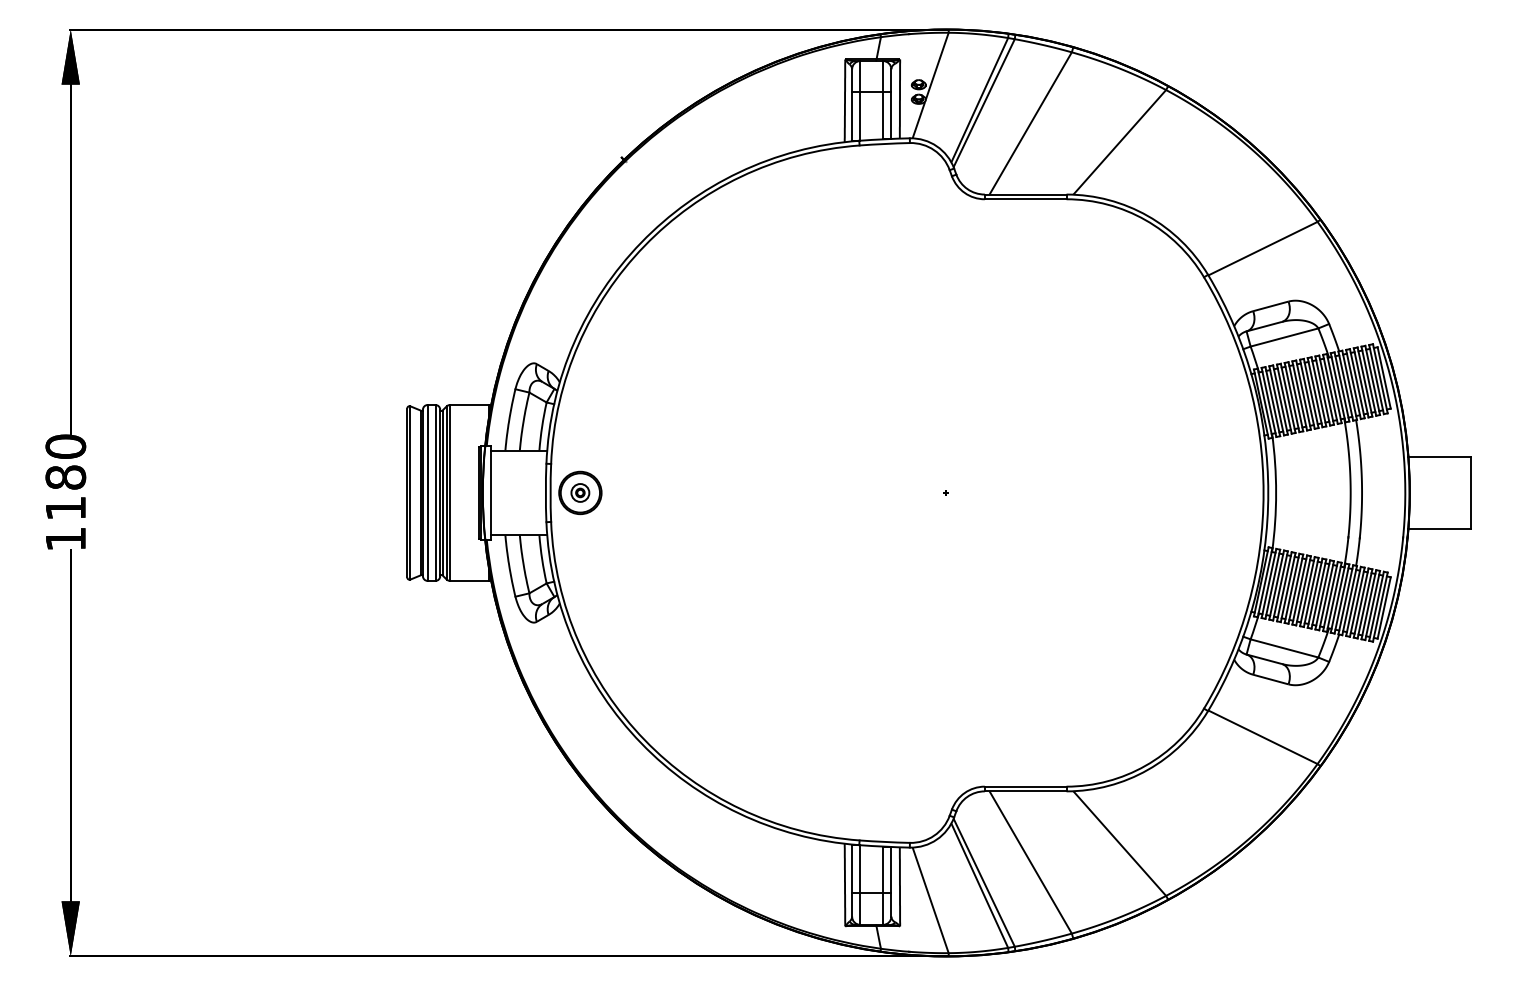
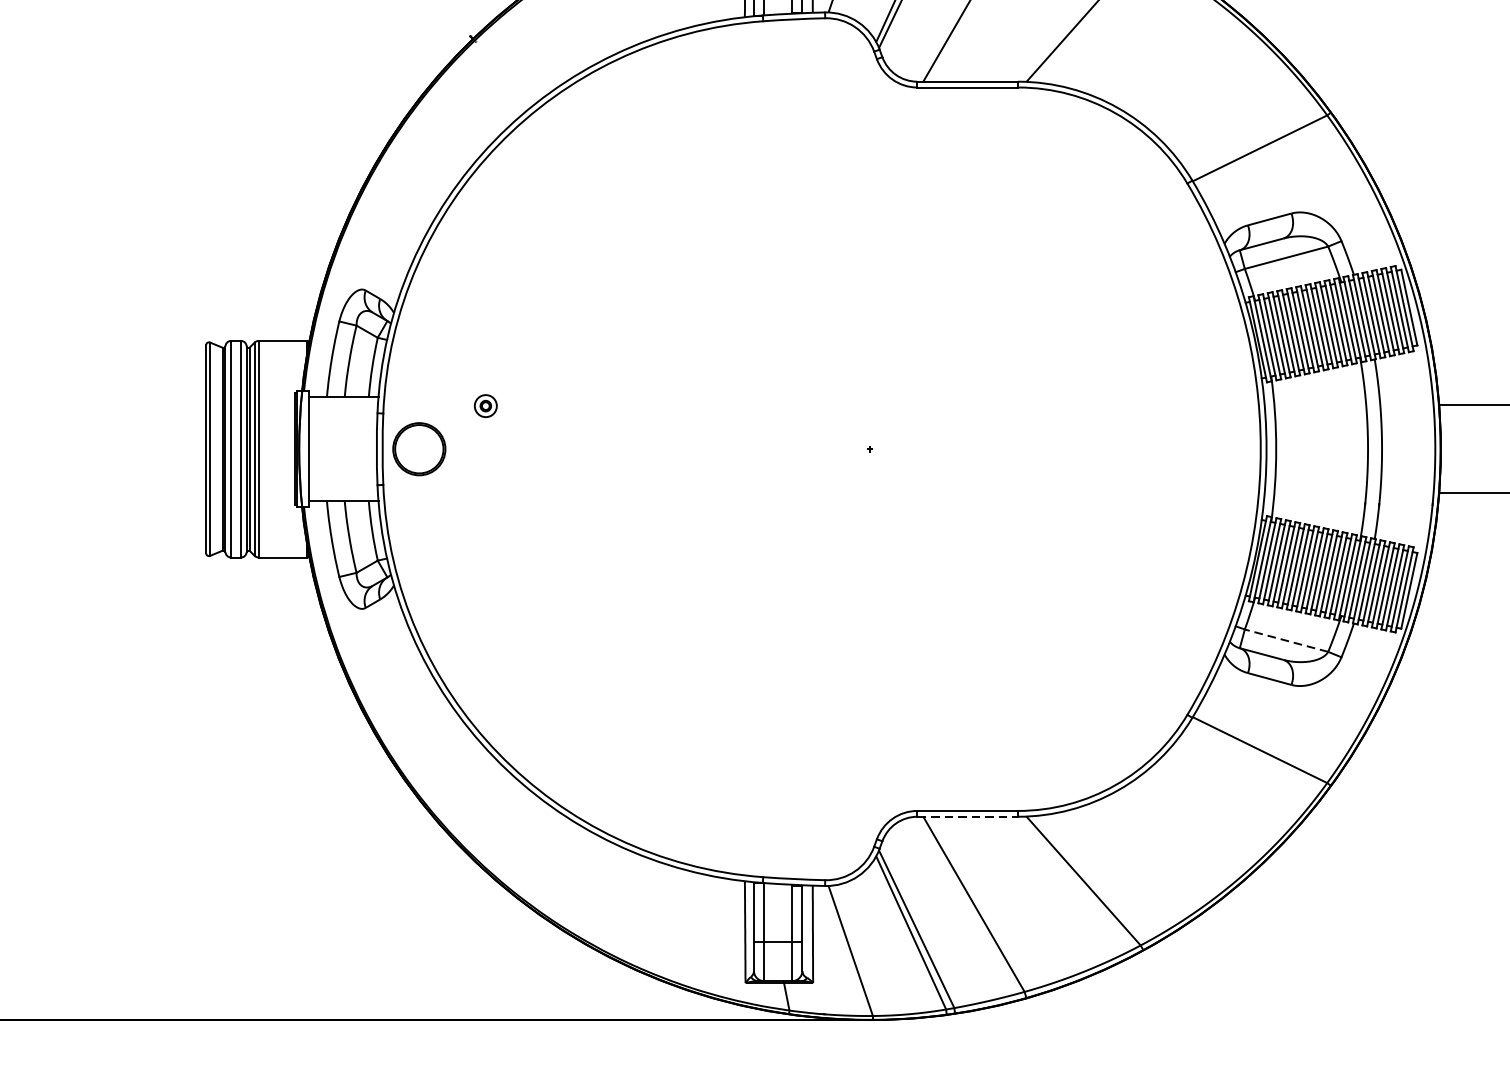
part: (580, 492) -> (485, 405), moved
line: (1284, 648) -> (1286, 640), solid -> dashed
line: (1025, 791) -> (967, 816), solid -> dashed

